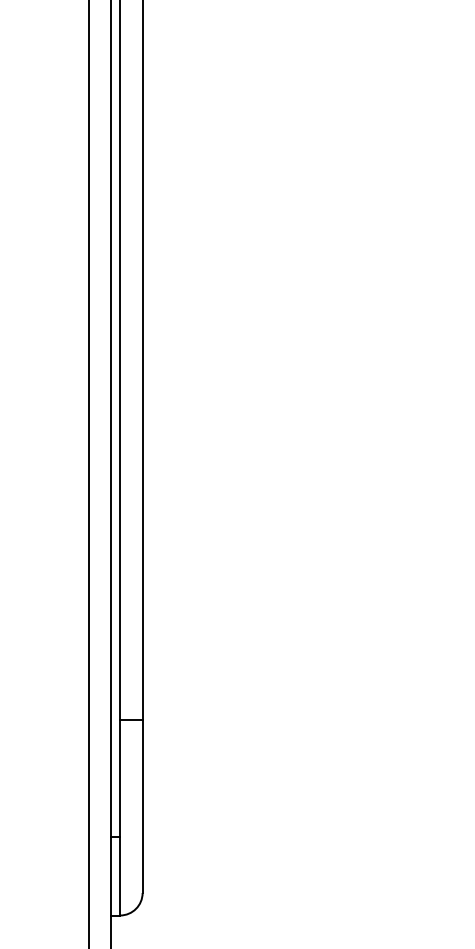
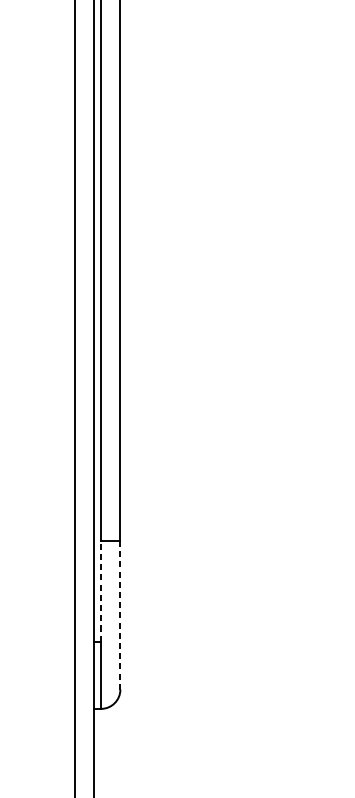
line: (120, 778) -> (101, 591), solid -> dashed
line: (142, 806) -> (120, 615), solid -> dashed

